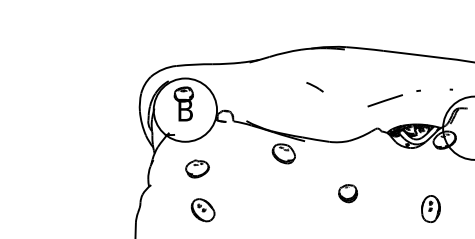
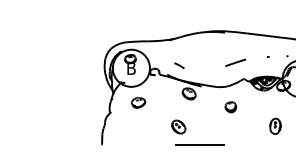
part: (315, 86) -> (179, 65), moved
line: (384, 100) -> (235, 62), moved
part: (347, 193) -> (230, 107), moved
part: (202, 209) -> (178, 126), moved

